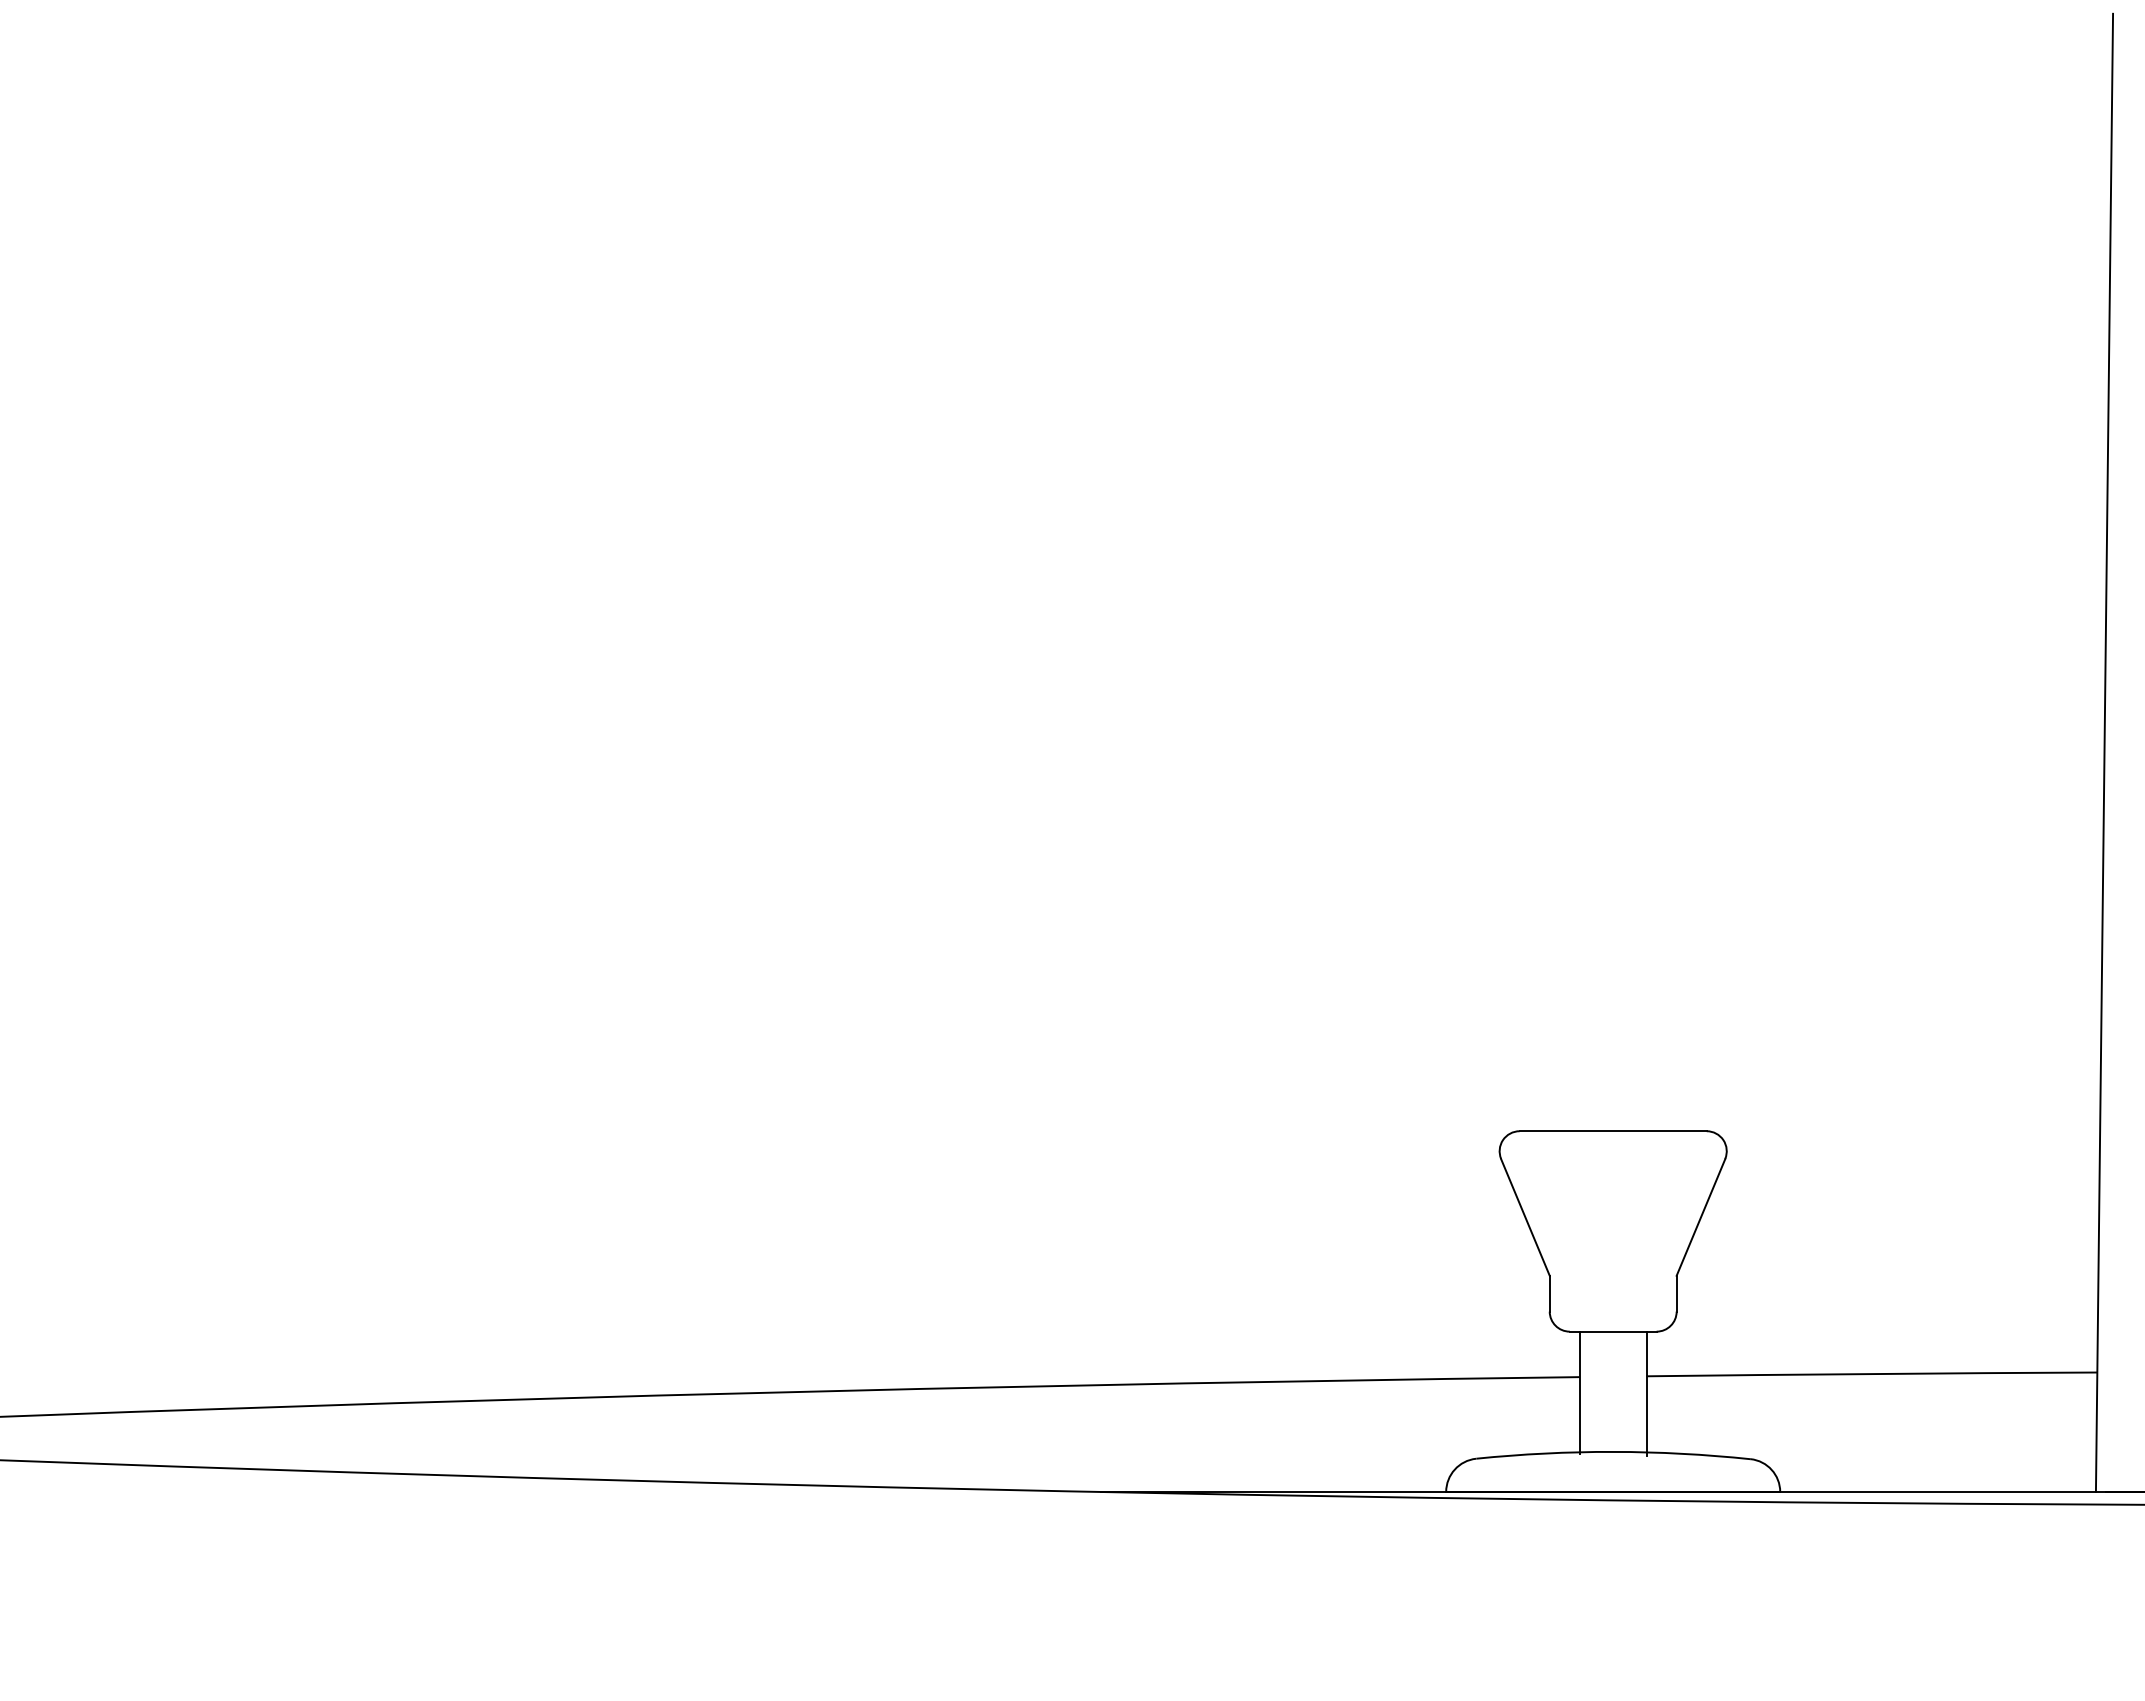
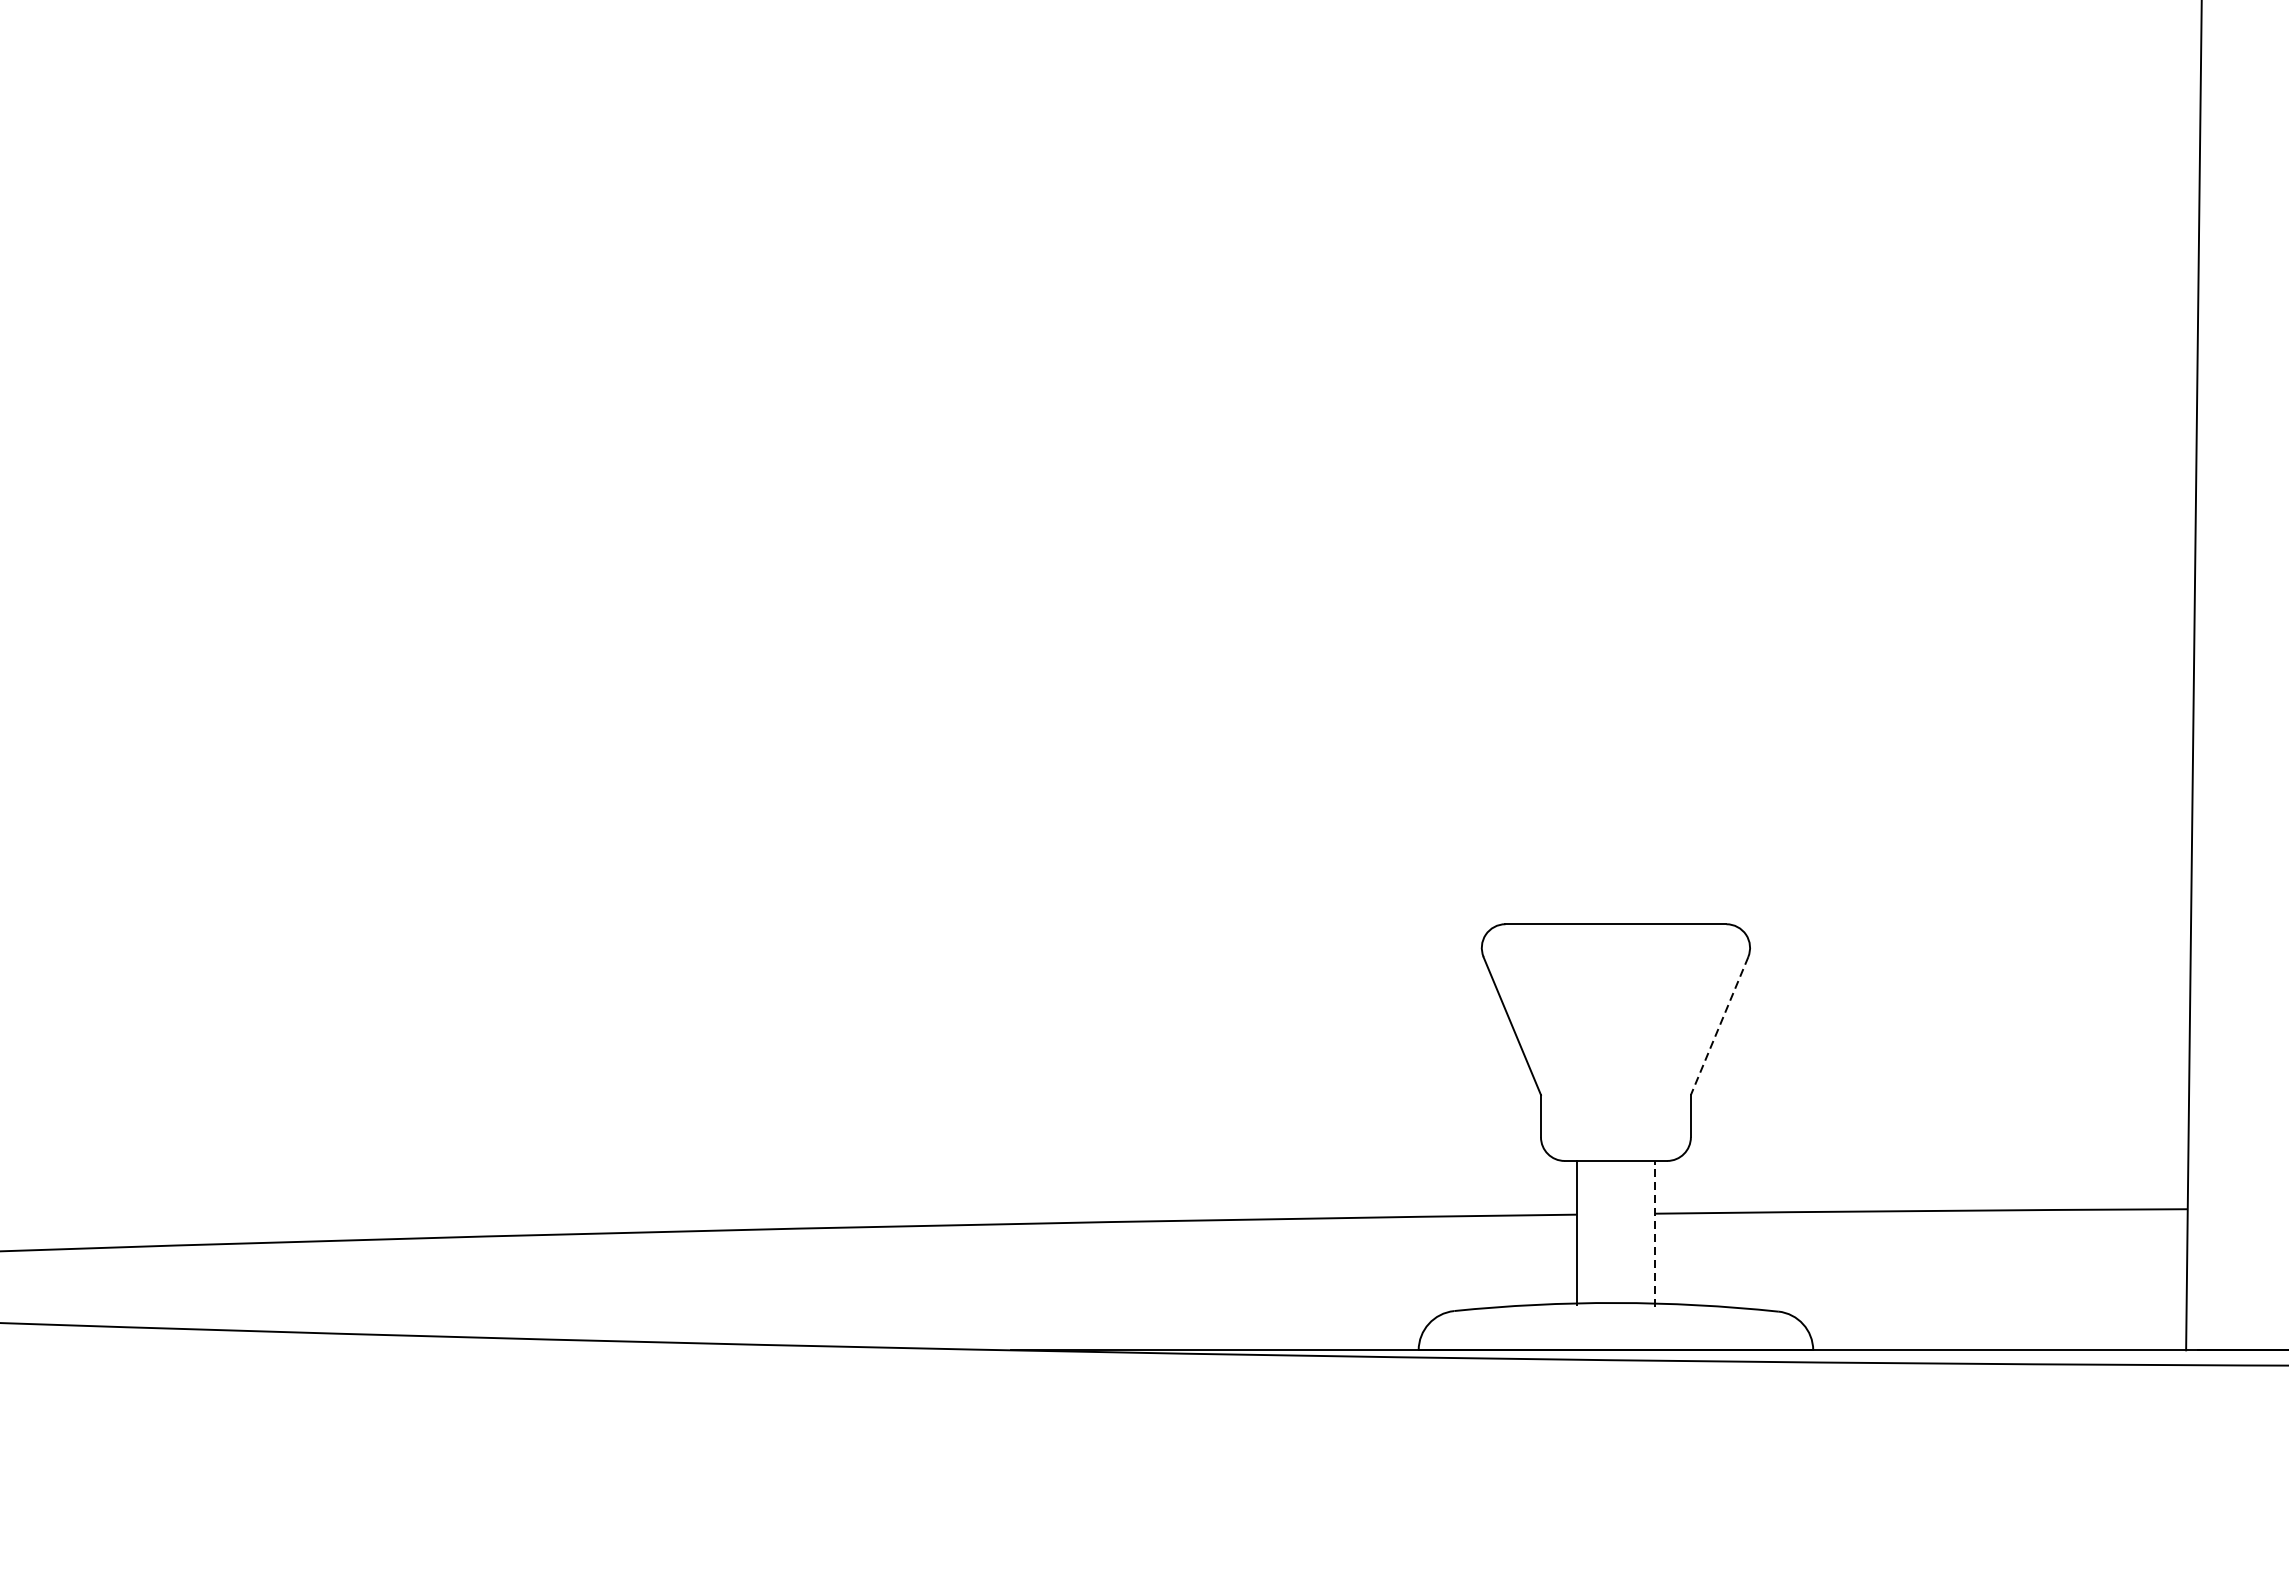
line: (1700, 1217) -> (1719, 1026), solid -> dashed
line: (1646, 1393) -> (1655, 1234), solid -> dashed

